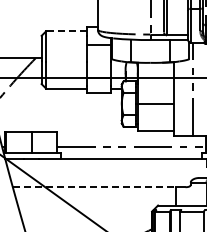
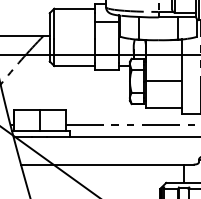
line: (65, 31) -> (73, 8), dashed -> solid
line: (94, 187) -> (102, 164), dashed -> solid

